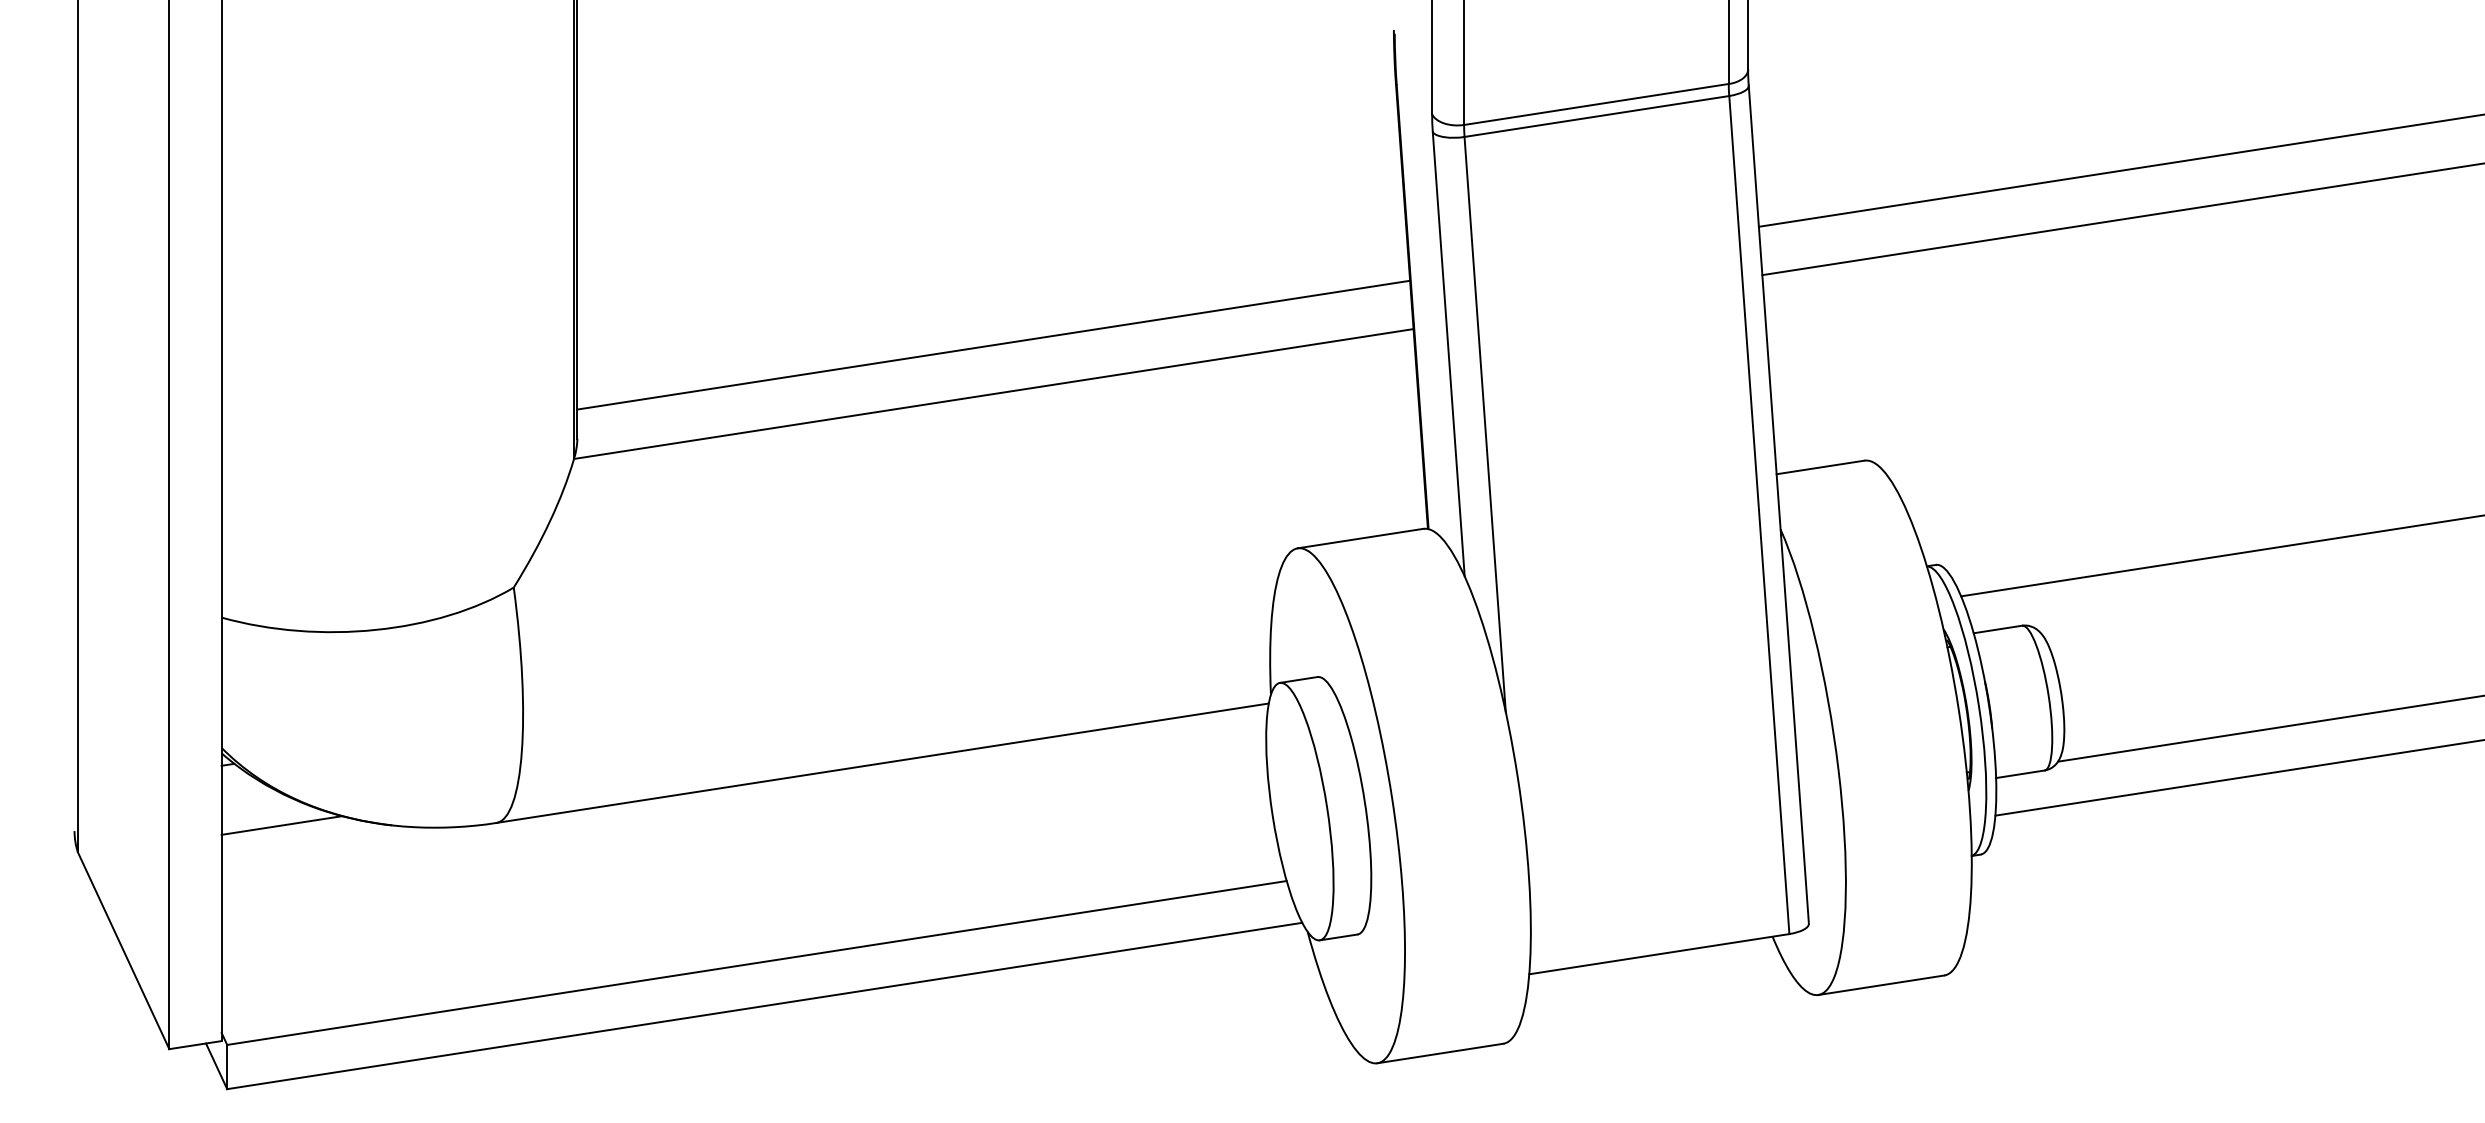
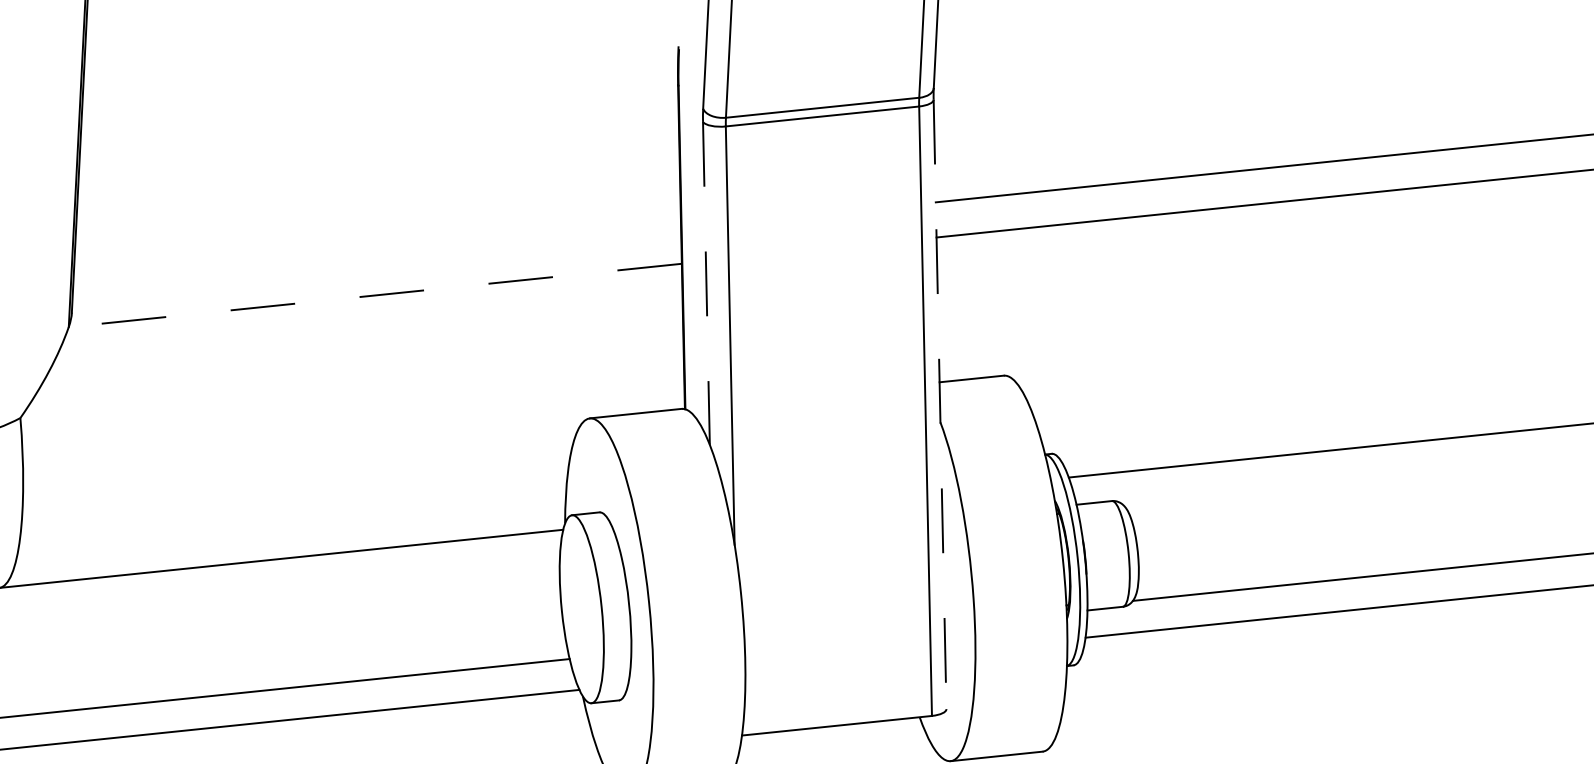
line: (993, 344) -> (376, 259), removed
line: (1448, 354) -> (706, 283), solid -> dashed
line: (993, 394) -> (375, 295), solid -> dashed
line: (1778, 505) -> (939, 405), solid -> dashed

